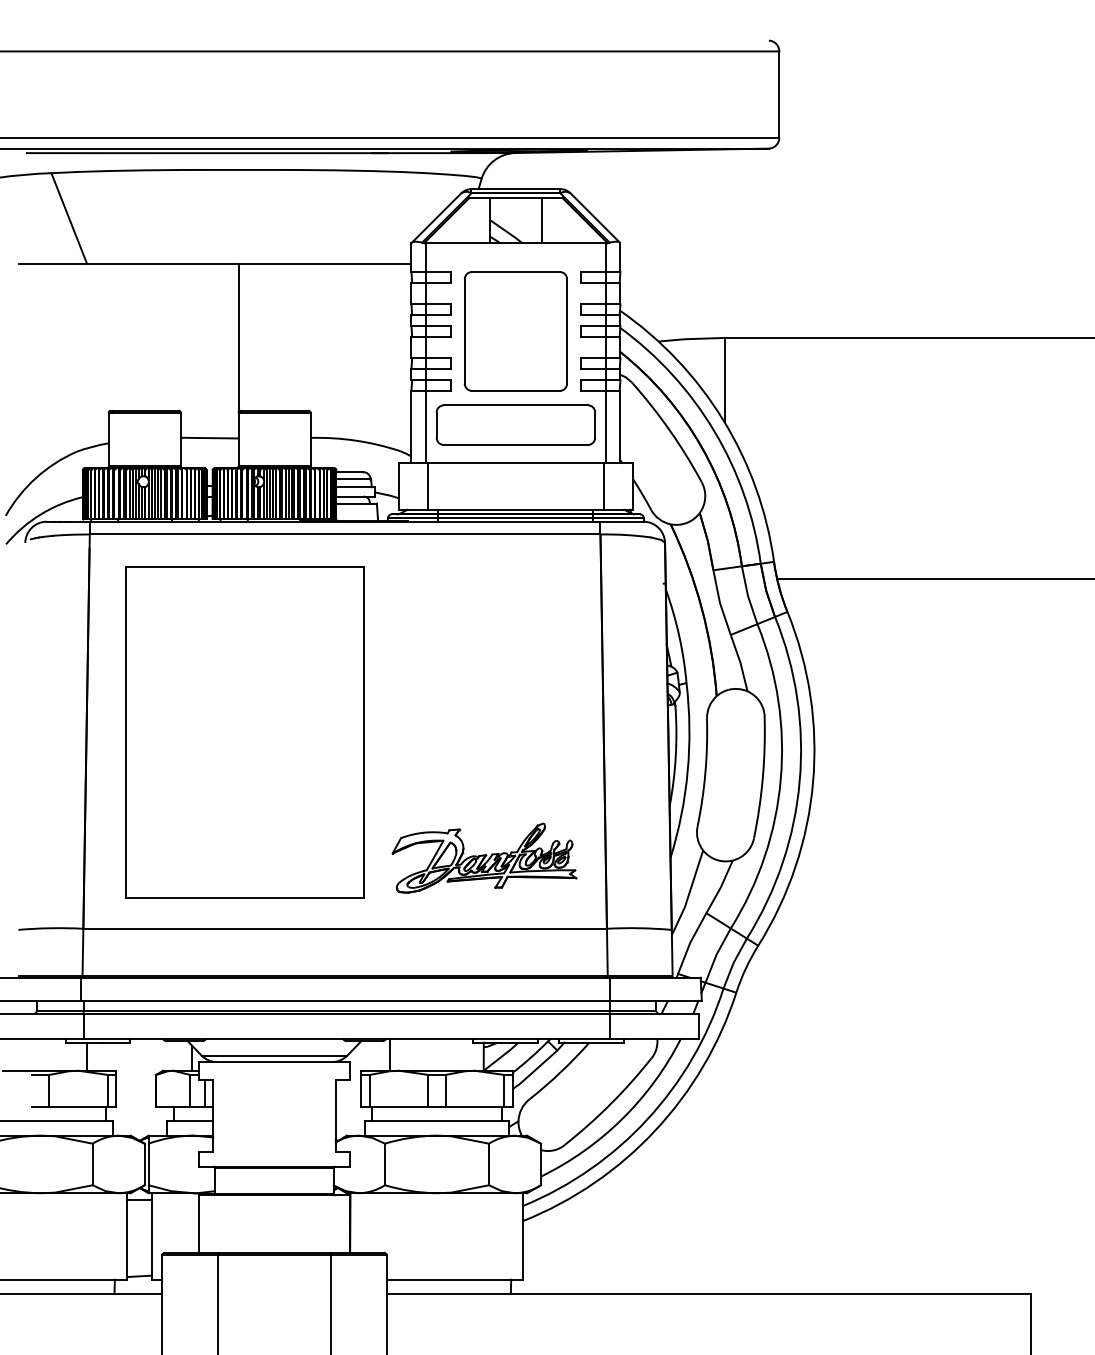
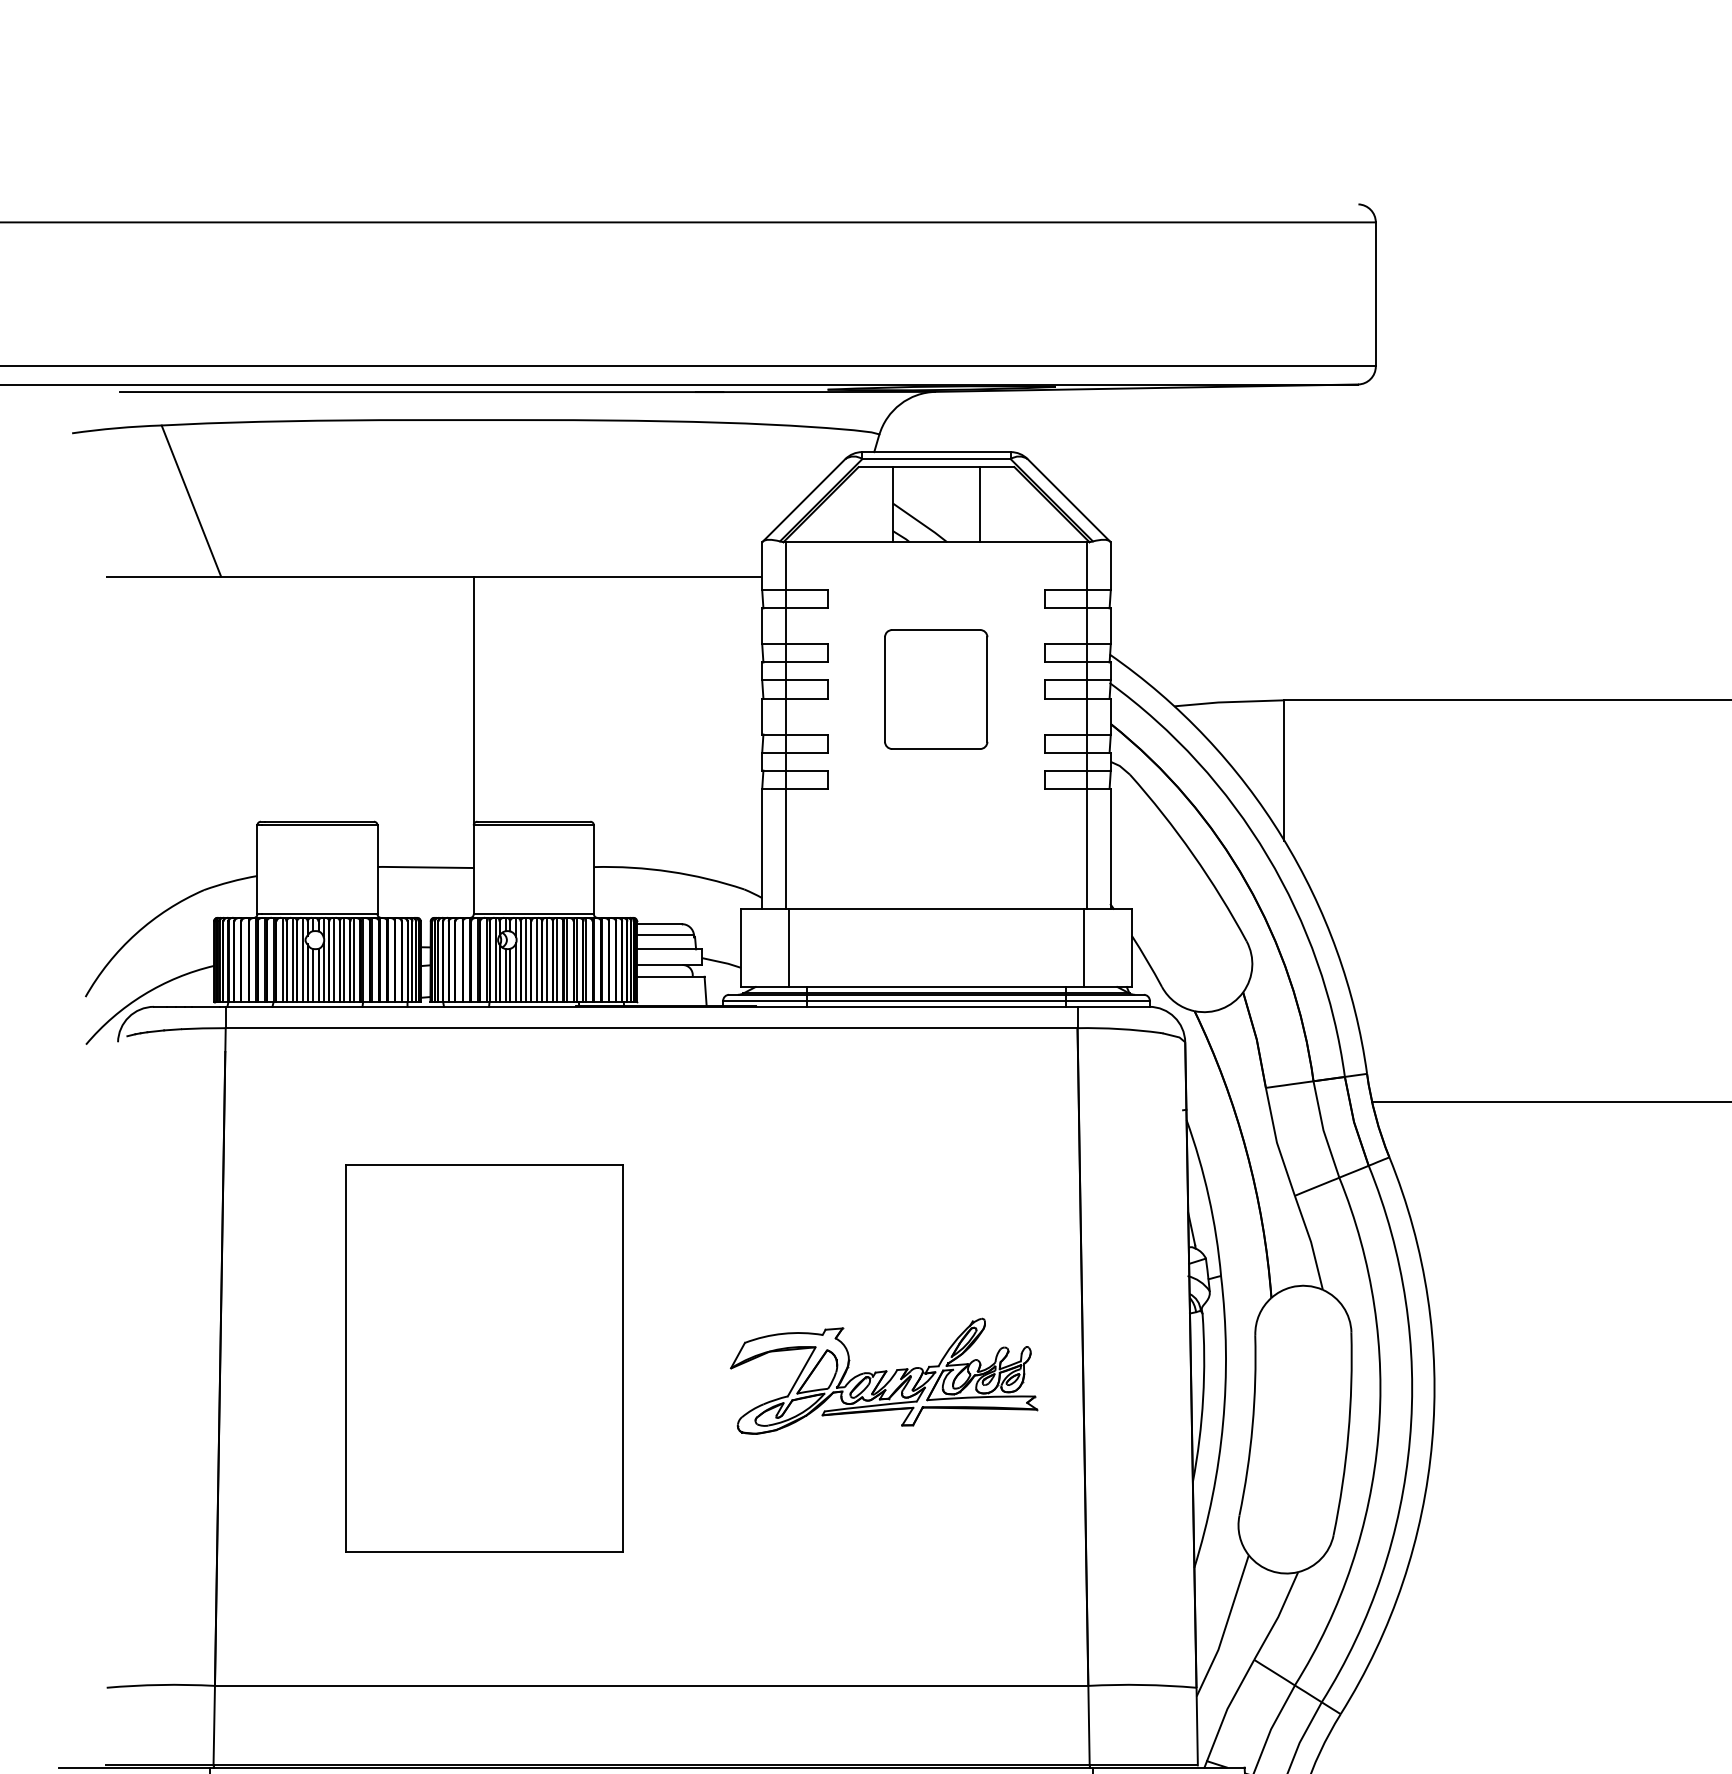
part: (515, 331) -> (935, 689), size x0.6
part: (515, 424) -> (935, 844), removed
part: (244, 732) -> (483, 1358), size x0.7
part: (484, 857) -> (884, 1375), moved

